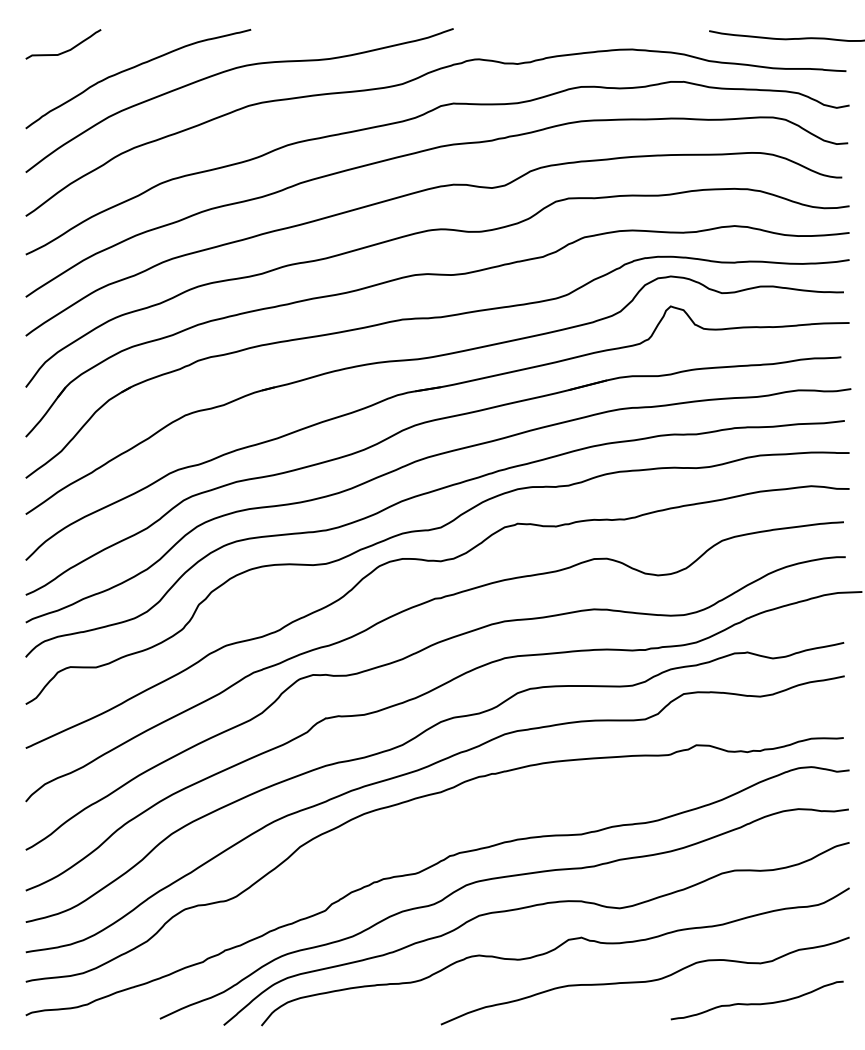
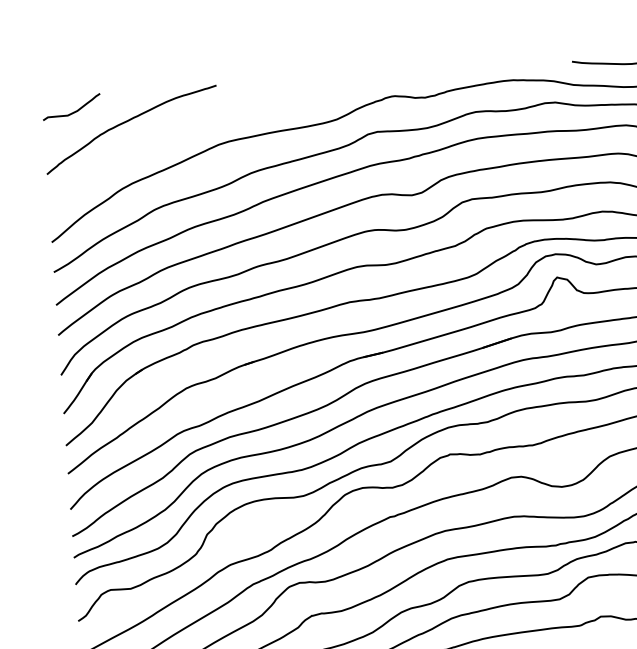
curve: (229, 71) -> (201, 119), removed

